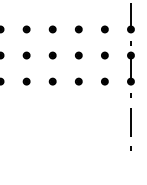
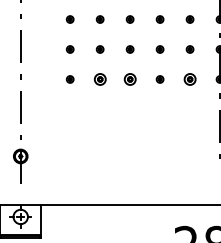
part: (26, 81) -> (99, 79), size x1.6
part: (52, 81) -> (129, 79), size x1.6
part: (104, 81) -> (189, 79), size x1.6

